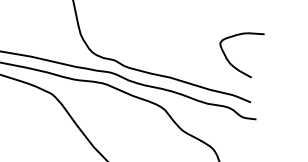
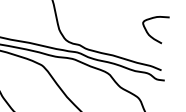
curve: (234, 64) -> (151, 35), moved

